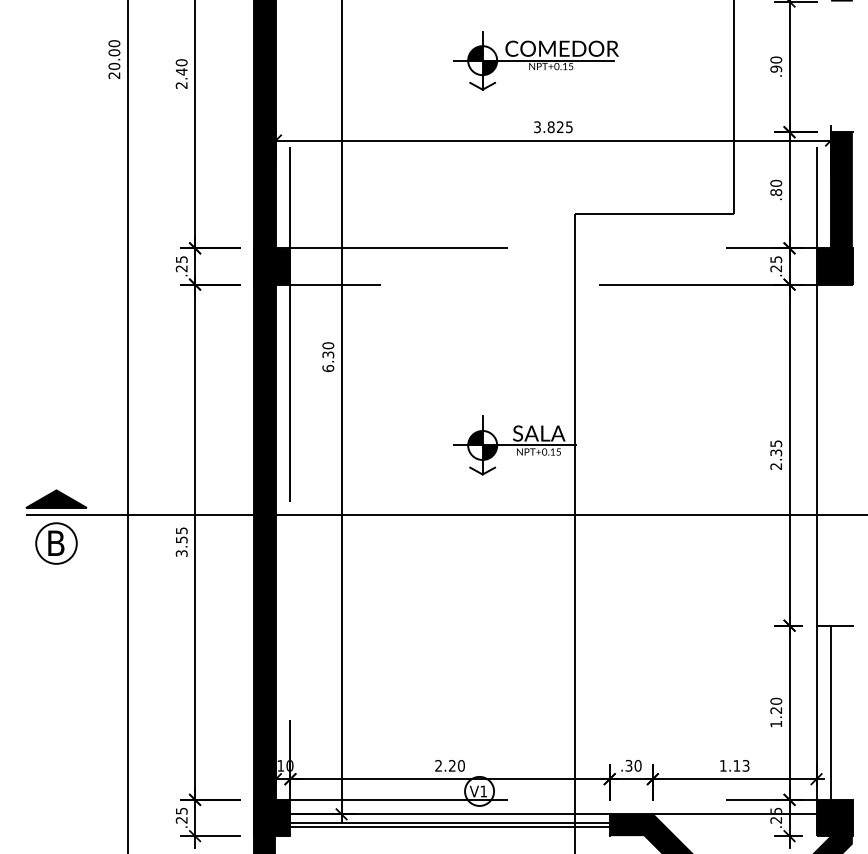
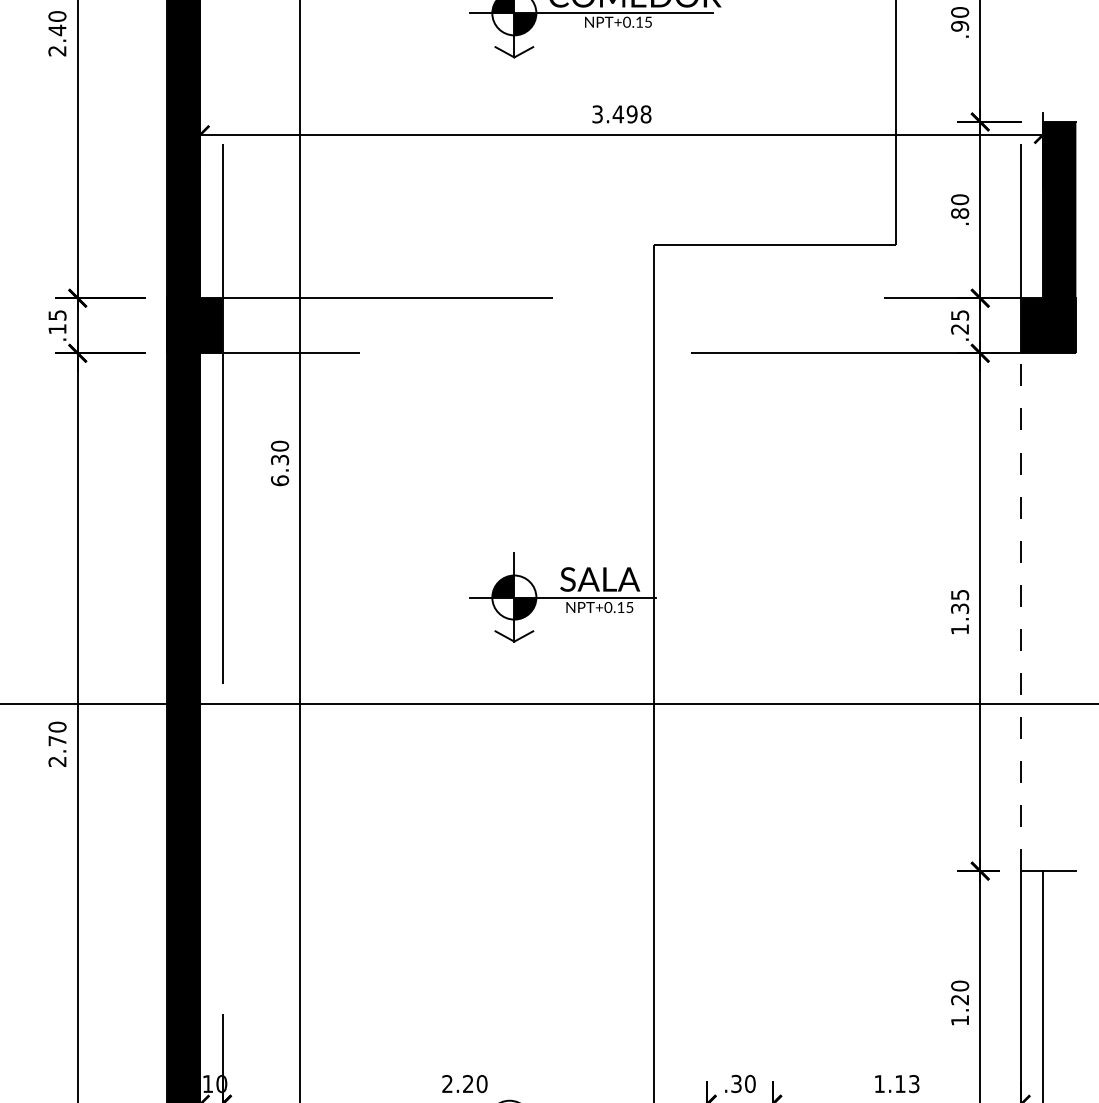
text: (559, 127) -> (630, 114), 3.825 -> 3.498
text: (181, 268) -> (57, 328), .25 -> .15
line: (816, 455) -> (1021, 612), solid -> dashed
text: (775, 466) -> (958, 629), 2.35 -> 1.35
text: (181, 541) -> (57, 743), 3.55 -> 2.70

